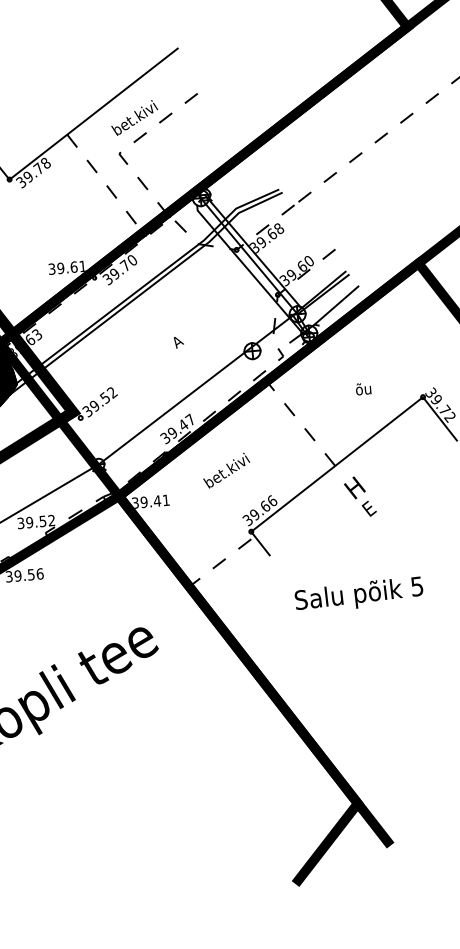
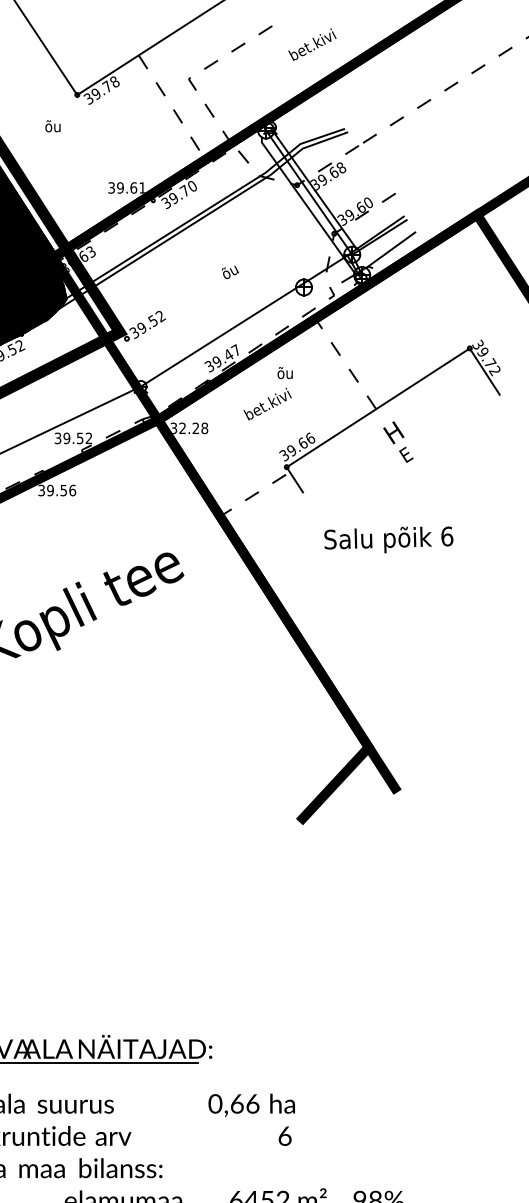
text: (134, 117) -> (312, 44), moved
text: (176, 341) -> (229, 271), A -> õu
text: (362, 389) -> (284, 373), moved
text: (154, 501) -> (193, 428), 39.41 -> 32.28
text: (417, 586) -> (447, 536), 5 -> 6

